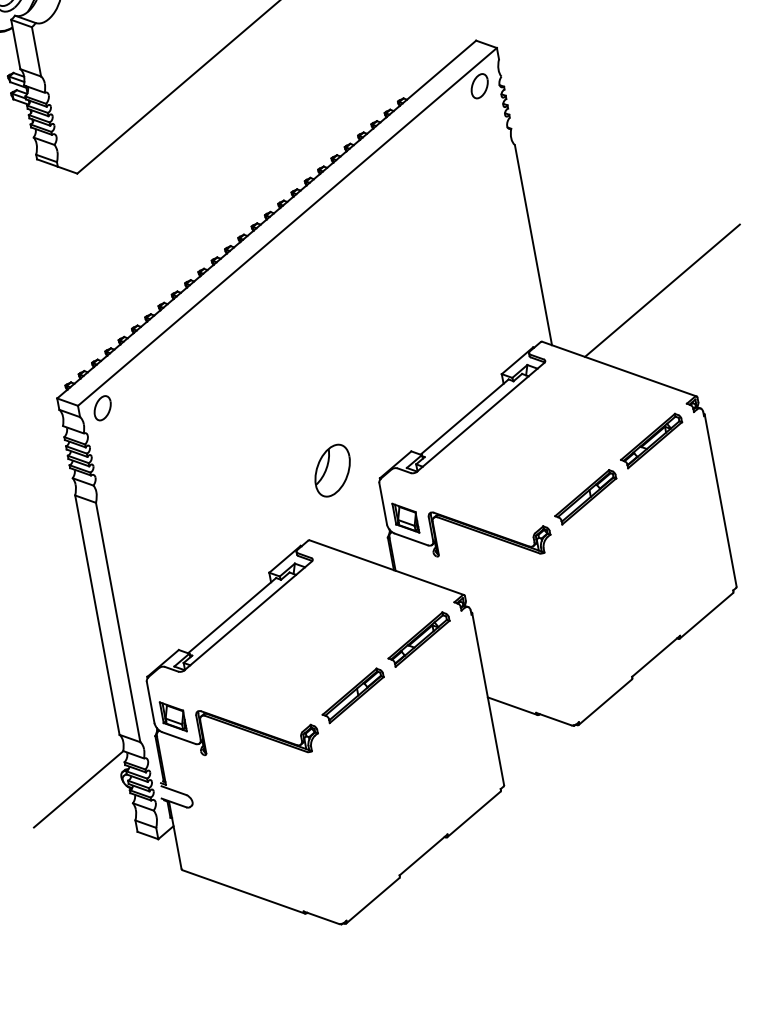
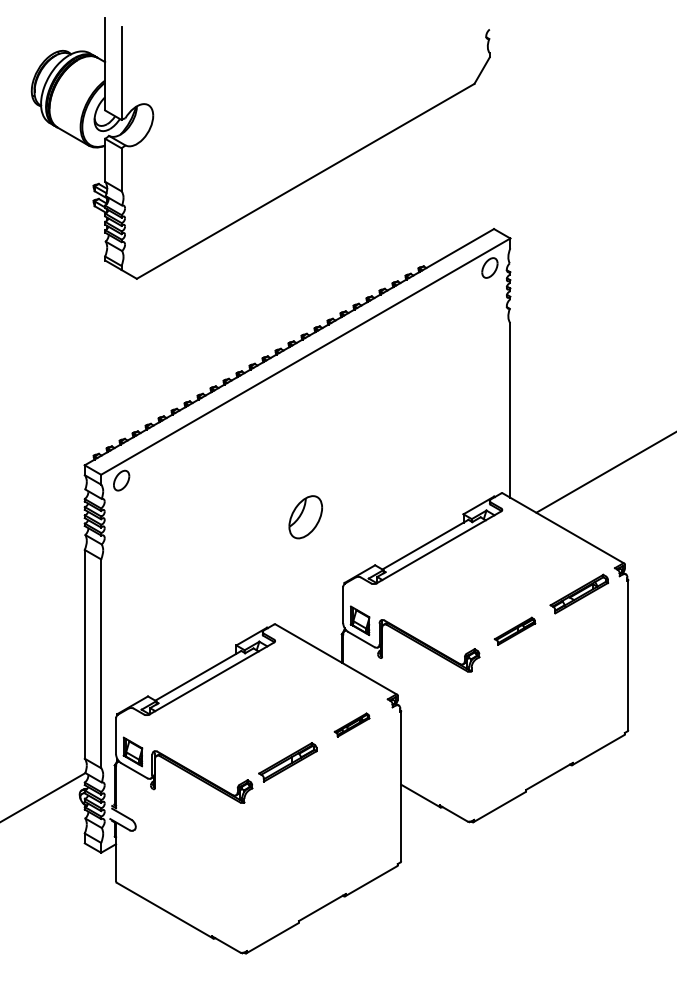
part: (332, 471) -> (305, 517), moved
part: (585, 497) -> (514, 631), size x0.7
part: (418, 638) -> (351, 724), size x0.6

